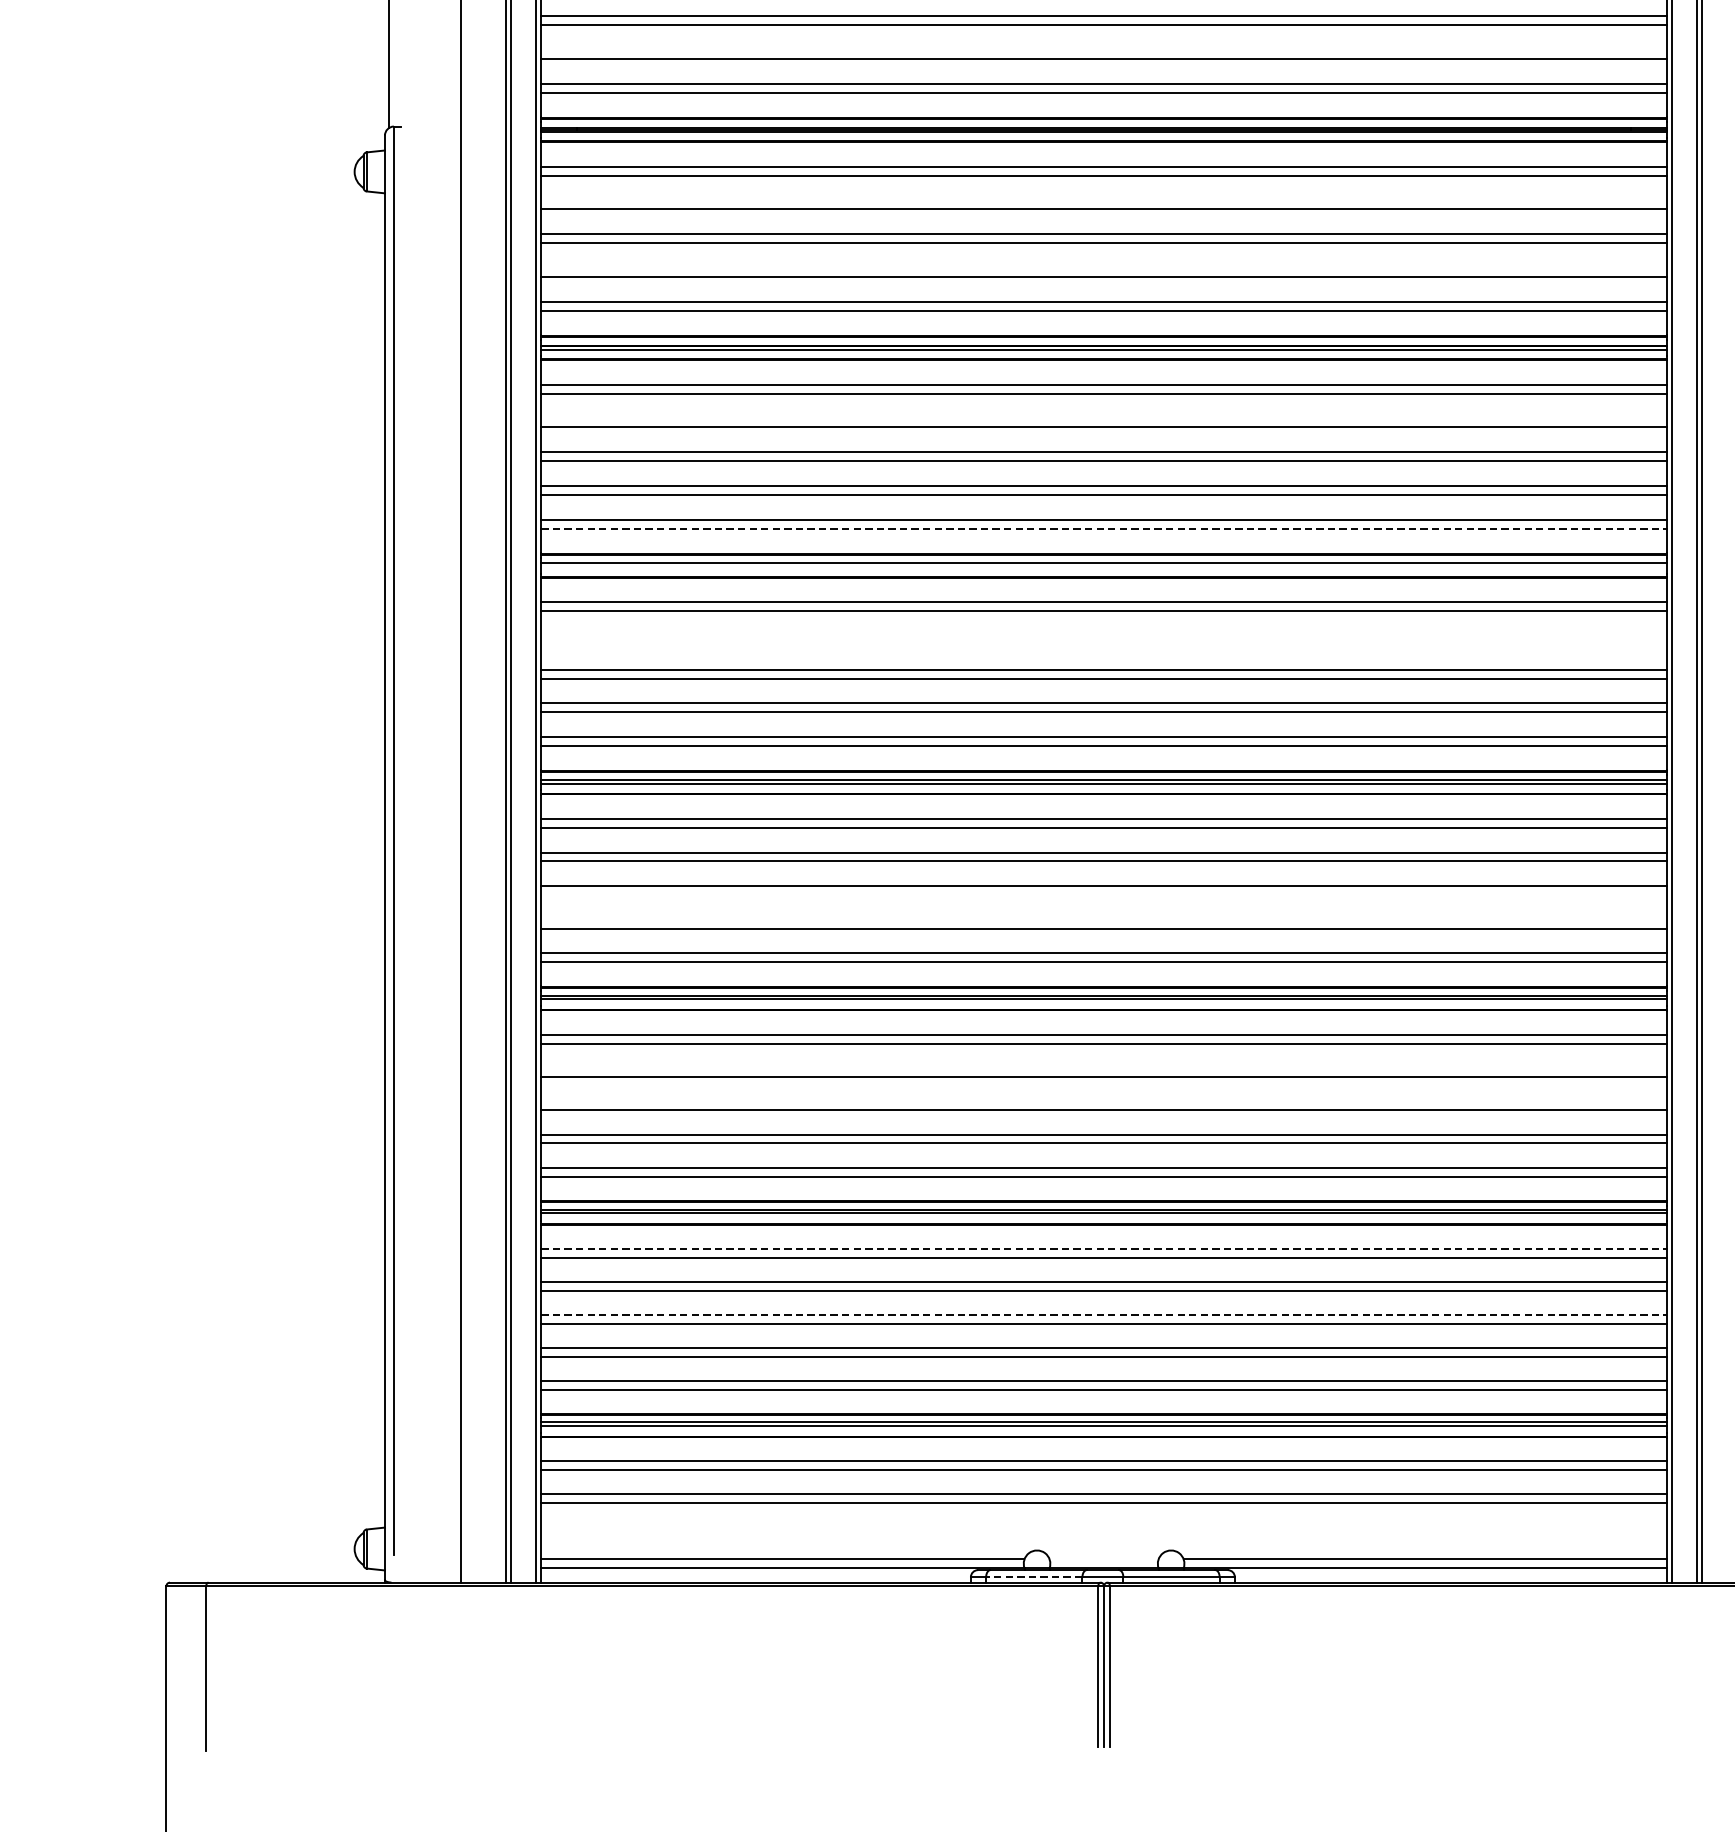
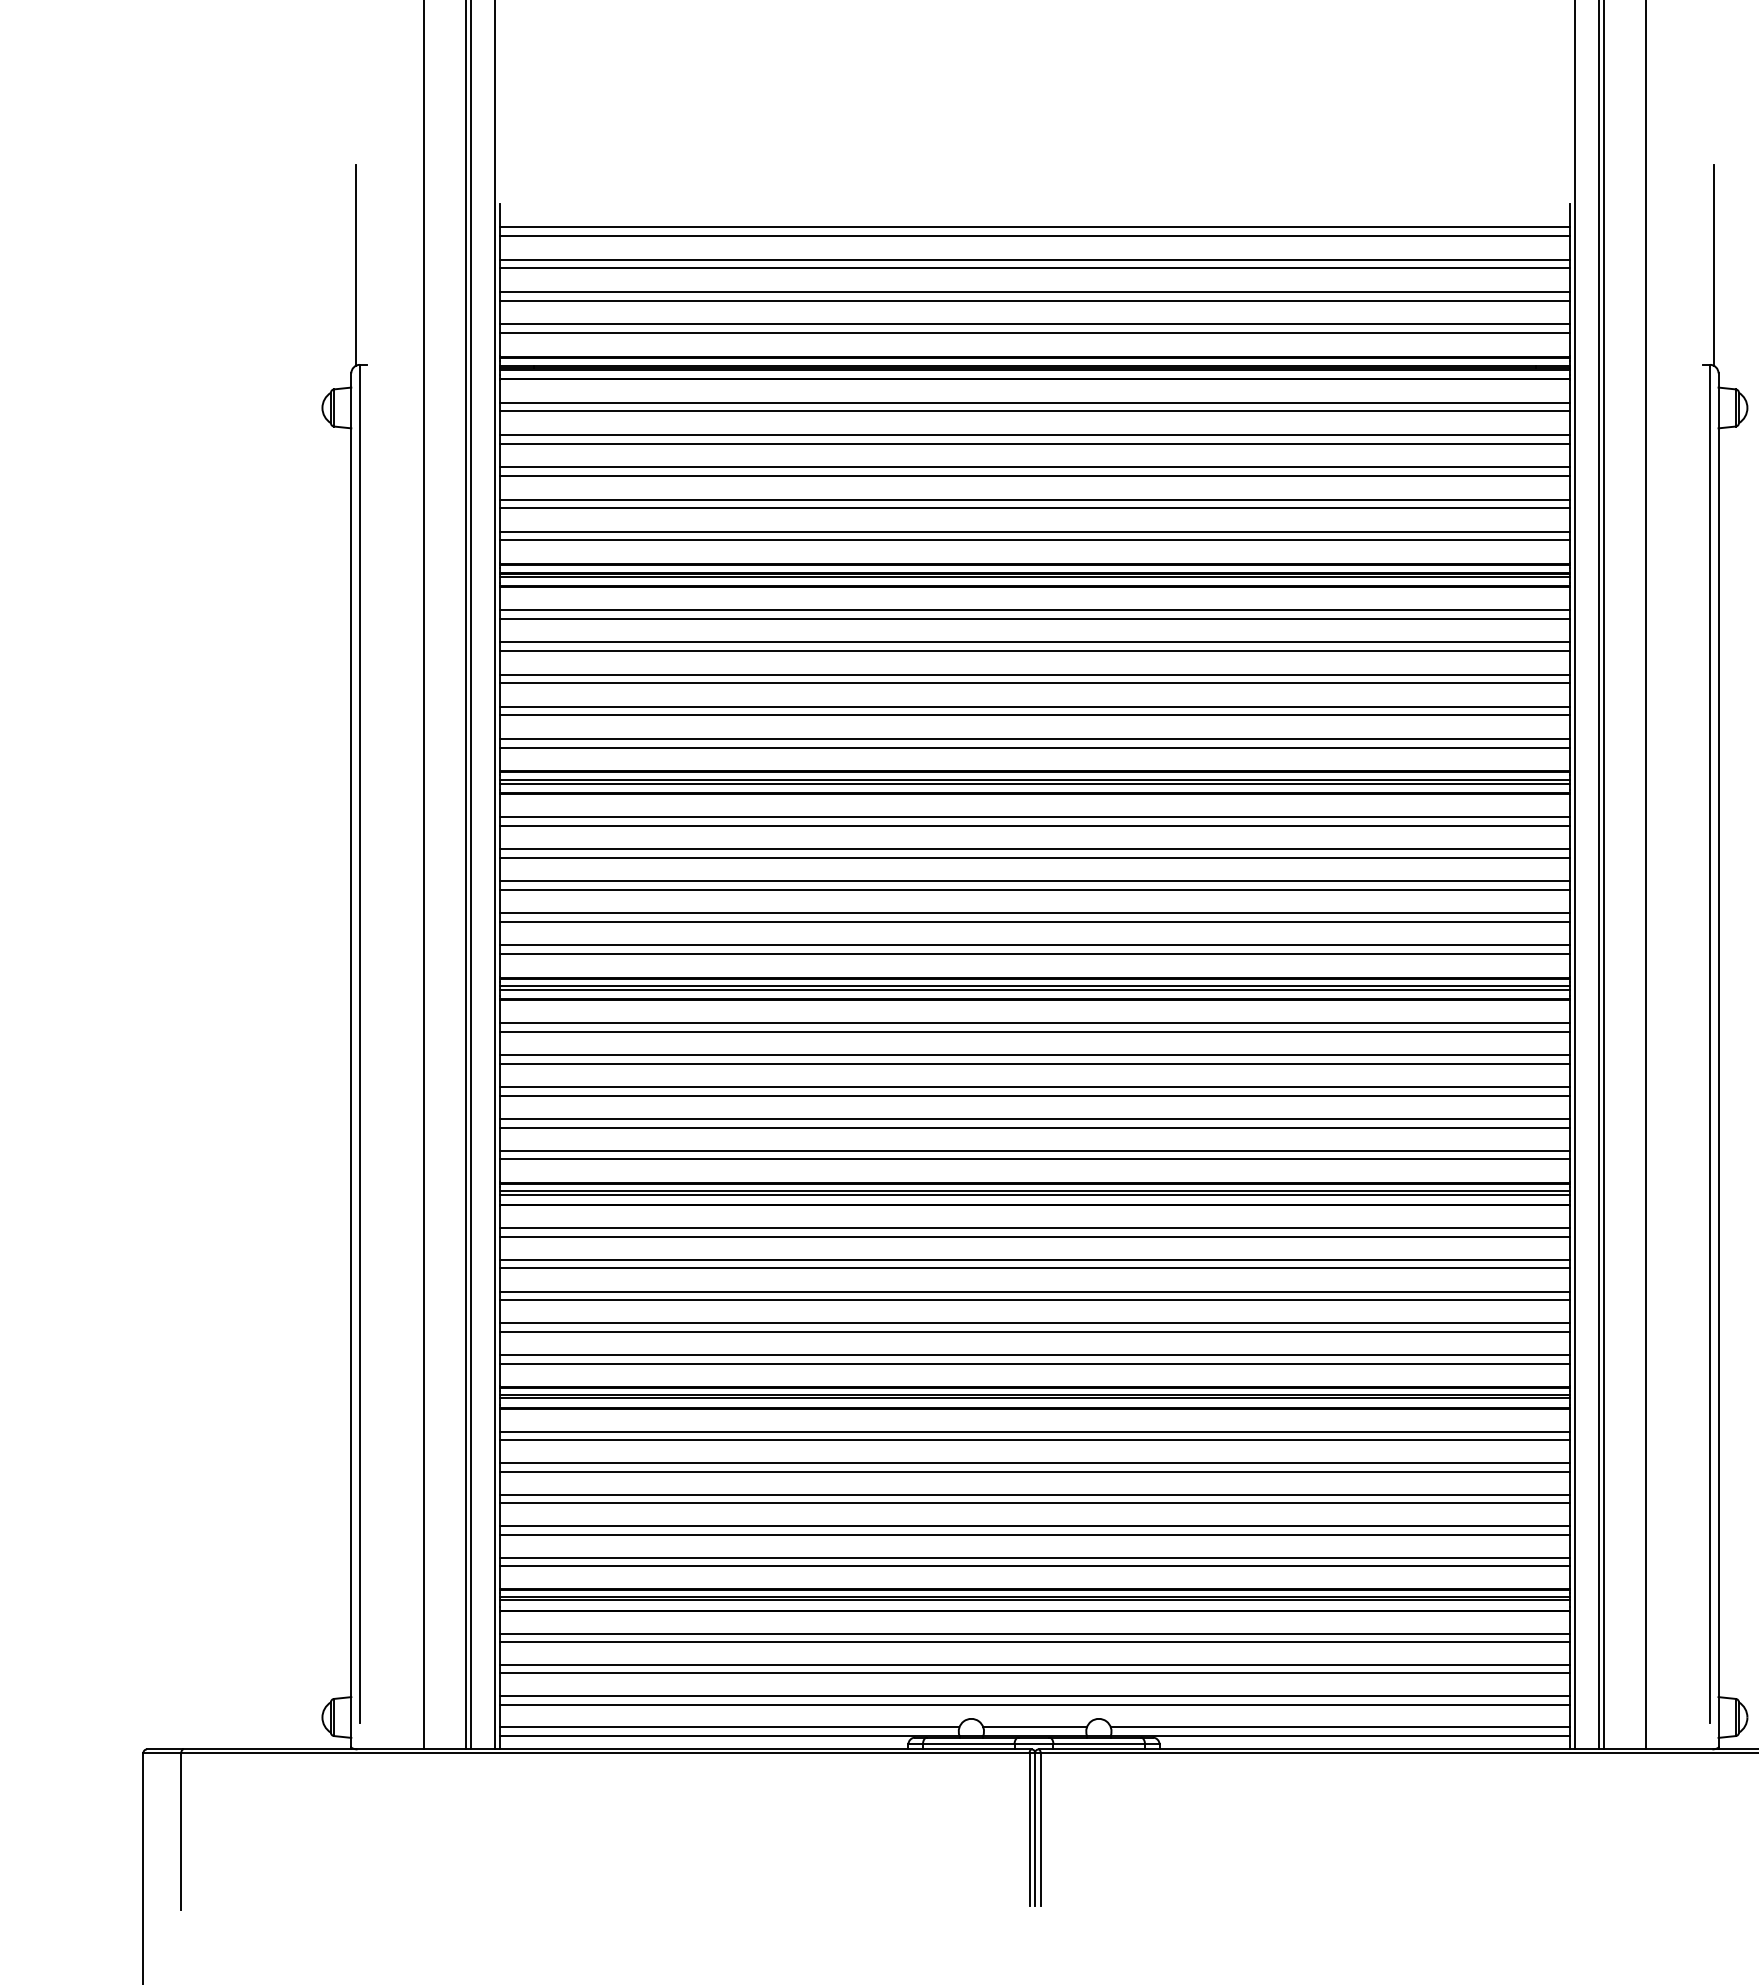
line: (1103, 50) -> (1034, 292), added
line: (1103, 200) -> (1034, 435), added
line: (1103, 268) -> (1034, 499), added
line: (1103, 418) -> (1034, 642), added
line: (1103, 528) -> (1034, 747), dashed -> solid
line: (1103, 566) -> (1034, 783), added
line: (1103, 636) -> (1034, 849), added
line: (1103, 644) -> (1034, 857), added
line: (1103, 894) -> (1034, 1095), added
line: (1103, 920) -> (1034, 1119), added
line: (1103, 1068) -> (1034, 1260), added
line: (1103, 1101) -> (1034, 1291), added
line: (1103, 1249) -> (1034, 1432), dashed -> solid
line: (1103, 1314) -> (1034, 1494), dashed -> solid
line: (1103, 1526) -> (1034, 1696), added
line: (1103, 1535) -> (1034, 1704), added
line: (1103, 1559) -> (1034, 1727), added
line: (1034, 1577) -> (968, 1744), dashed -> solid

